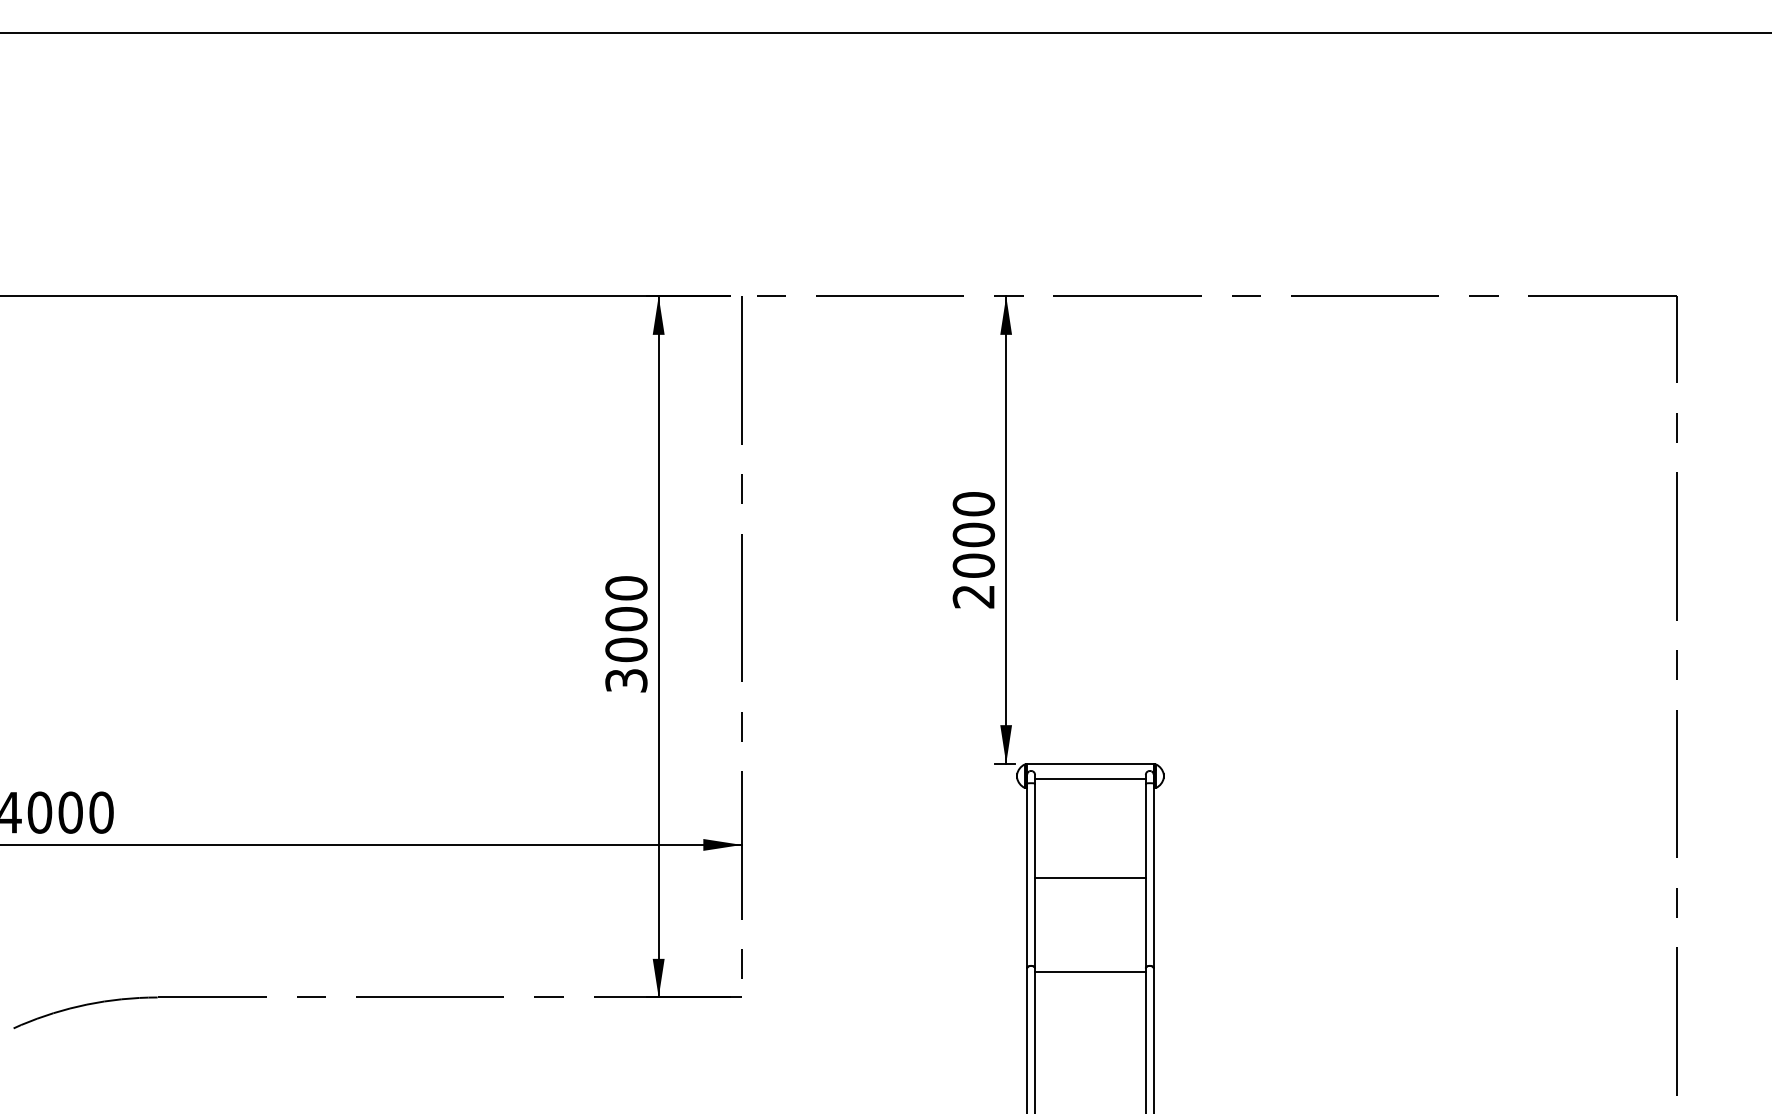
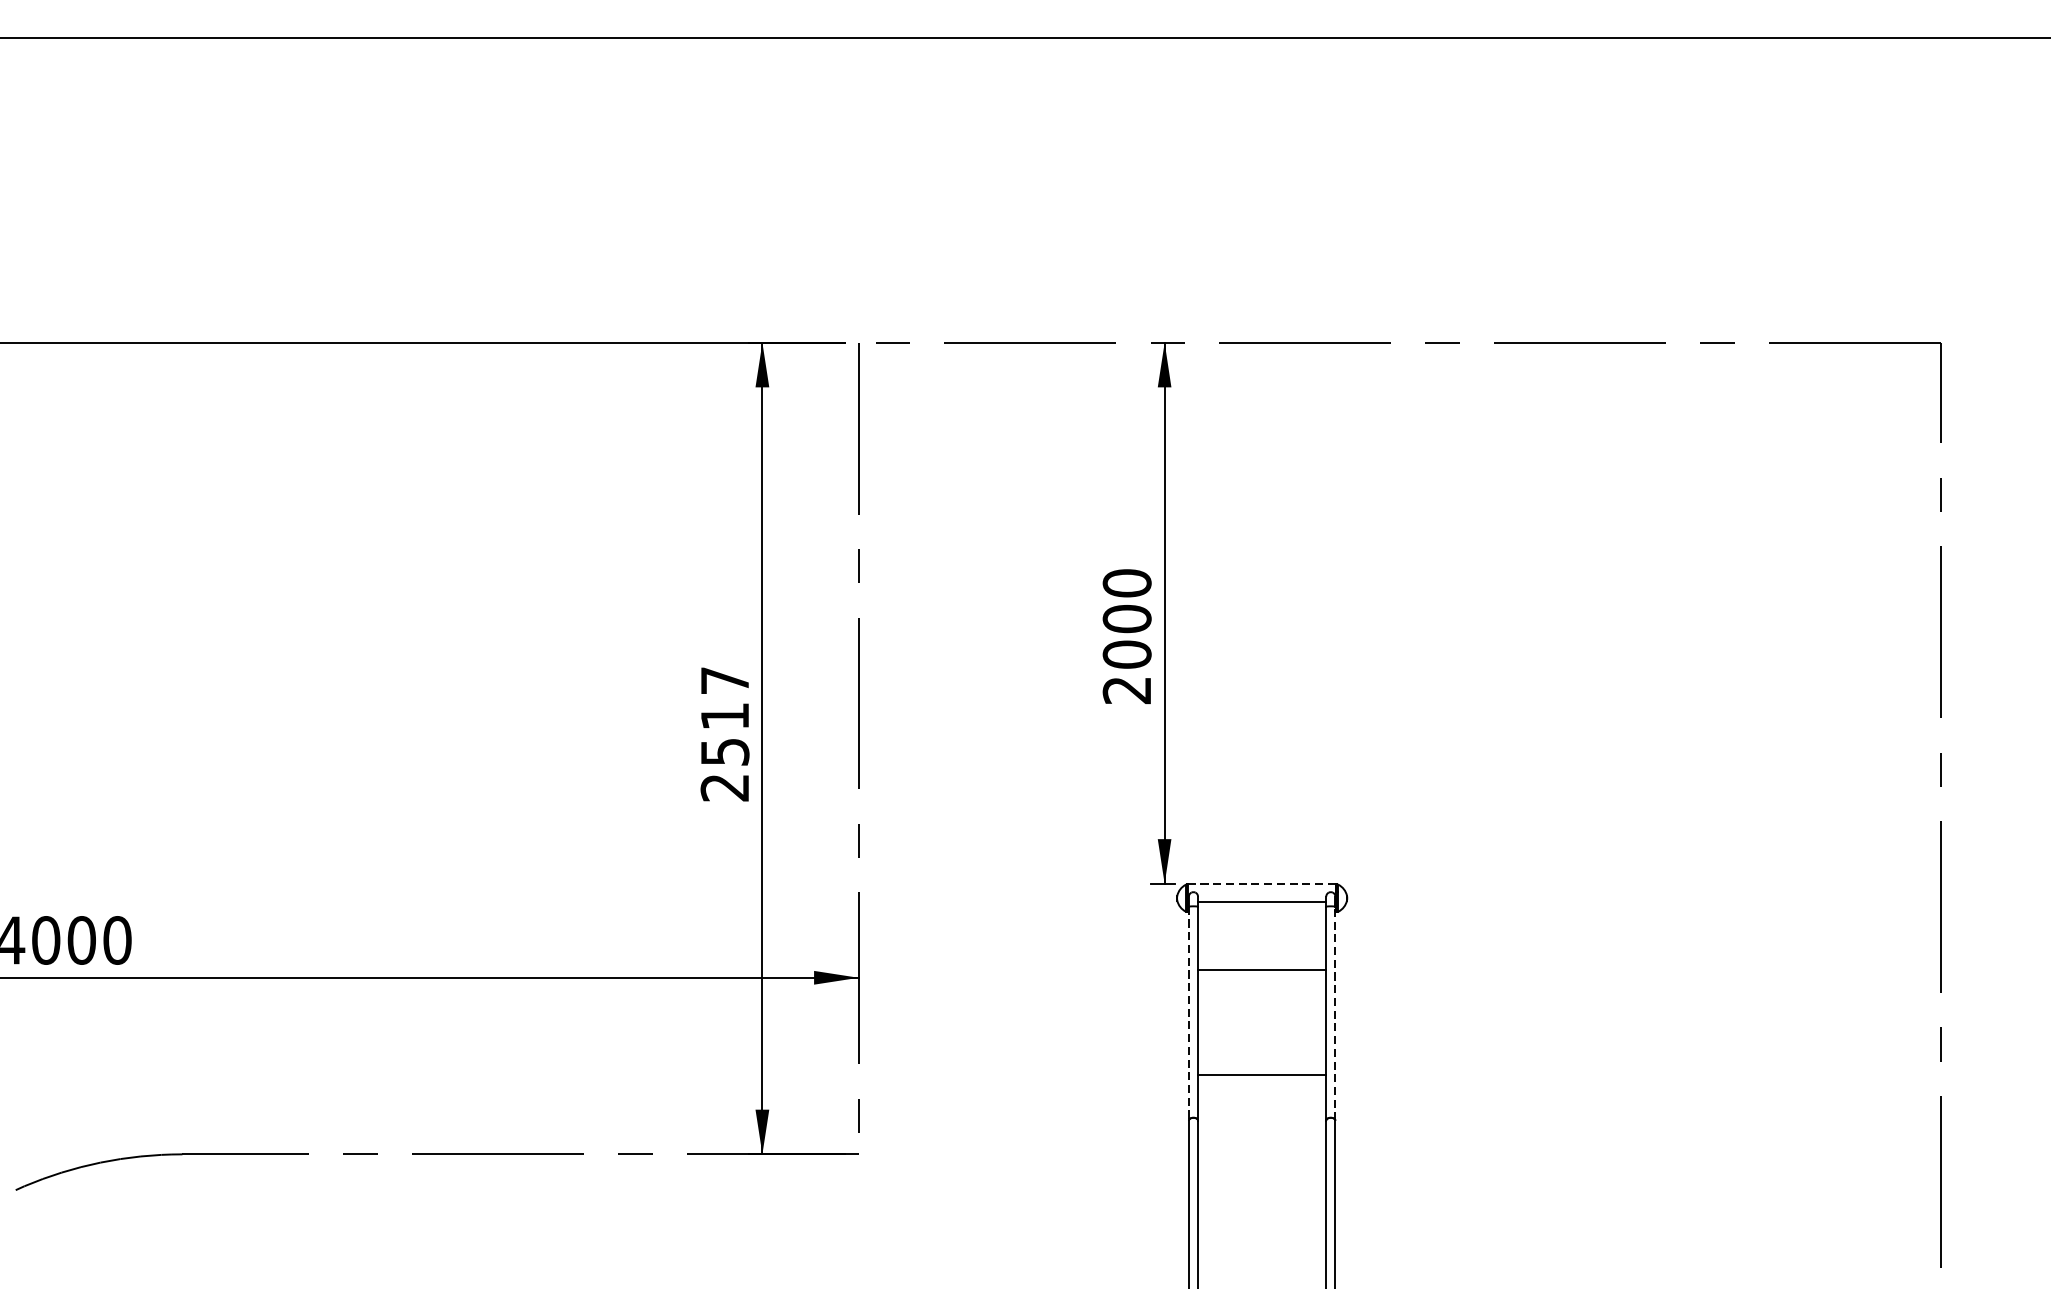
text: (626, 634) -> (725, 734), 3000 -> 2517
line: (1090, 763) -> (1262, 883), solid -> dashed
line: (1153, 875) -> (1335, 1013), solid -> dashed
line: (1027, 876) -> (1189, 1014), solid -> dashed
line: (1090, 878) -> (1262, 970), moved
line: (1090, 972) -> (1262, 1075), moved

